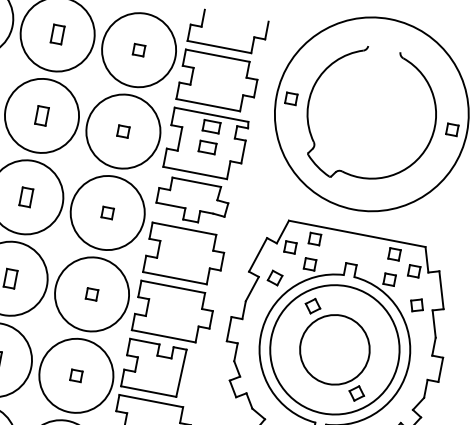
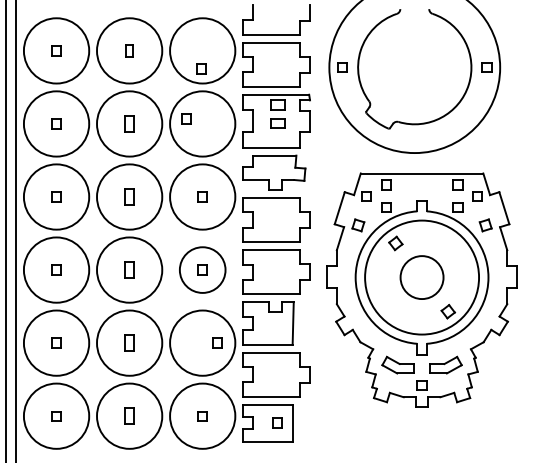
part: (57, 34) -> (129, 50), size x0.7
part: (138, 49) -> (201, 68), moved
part: (123, 131) -> (186, 118), moved
circle: (91, 293) -> (202, 269), size x0.7
circle: (334, 349) -> (421, 277), size x0.7
part: (76, 375) -> (217, 342), moved

